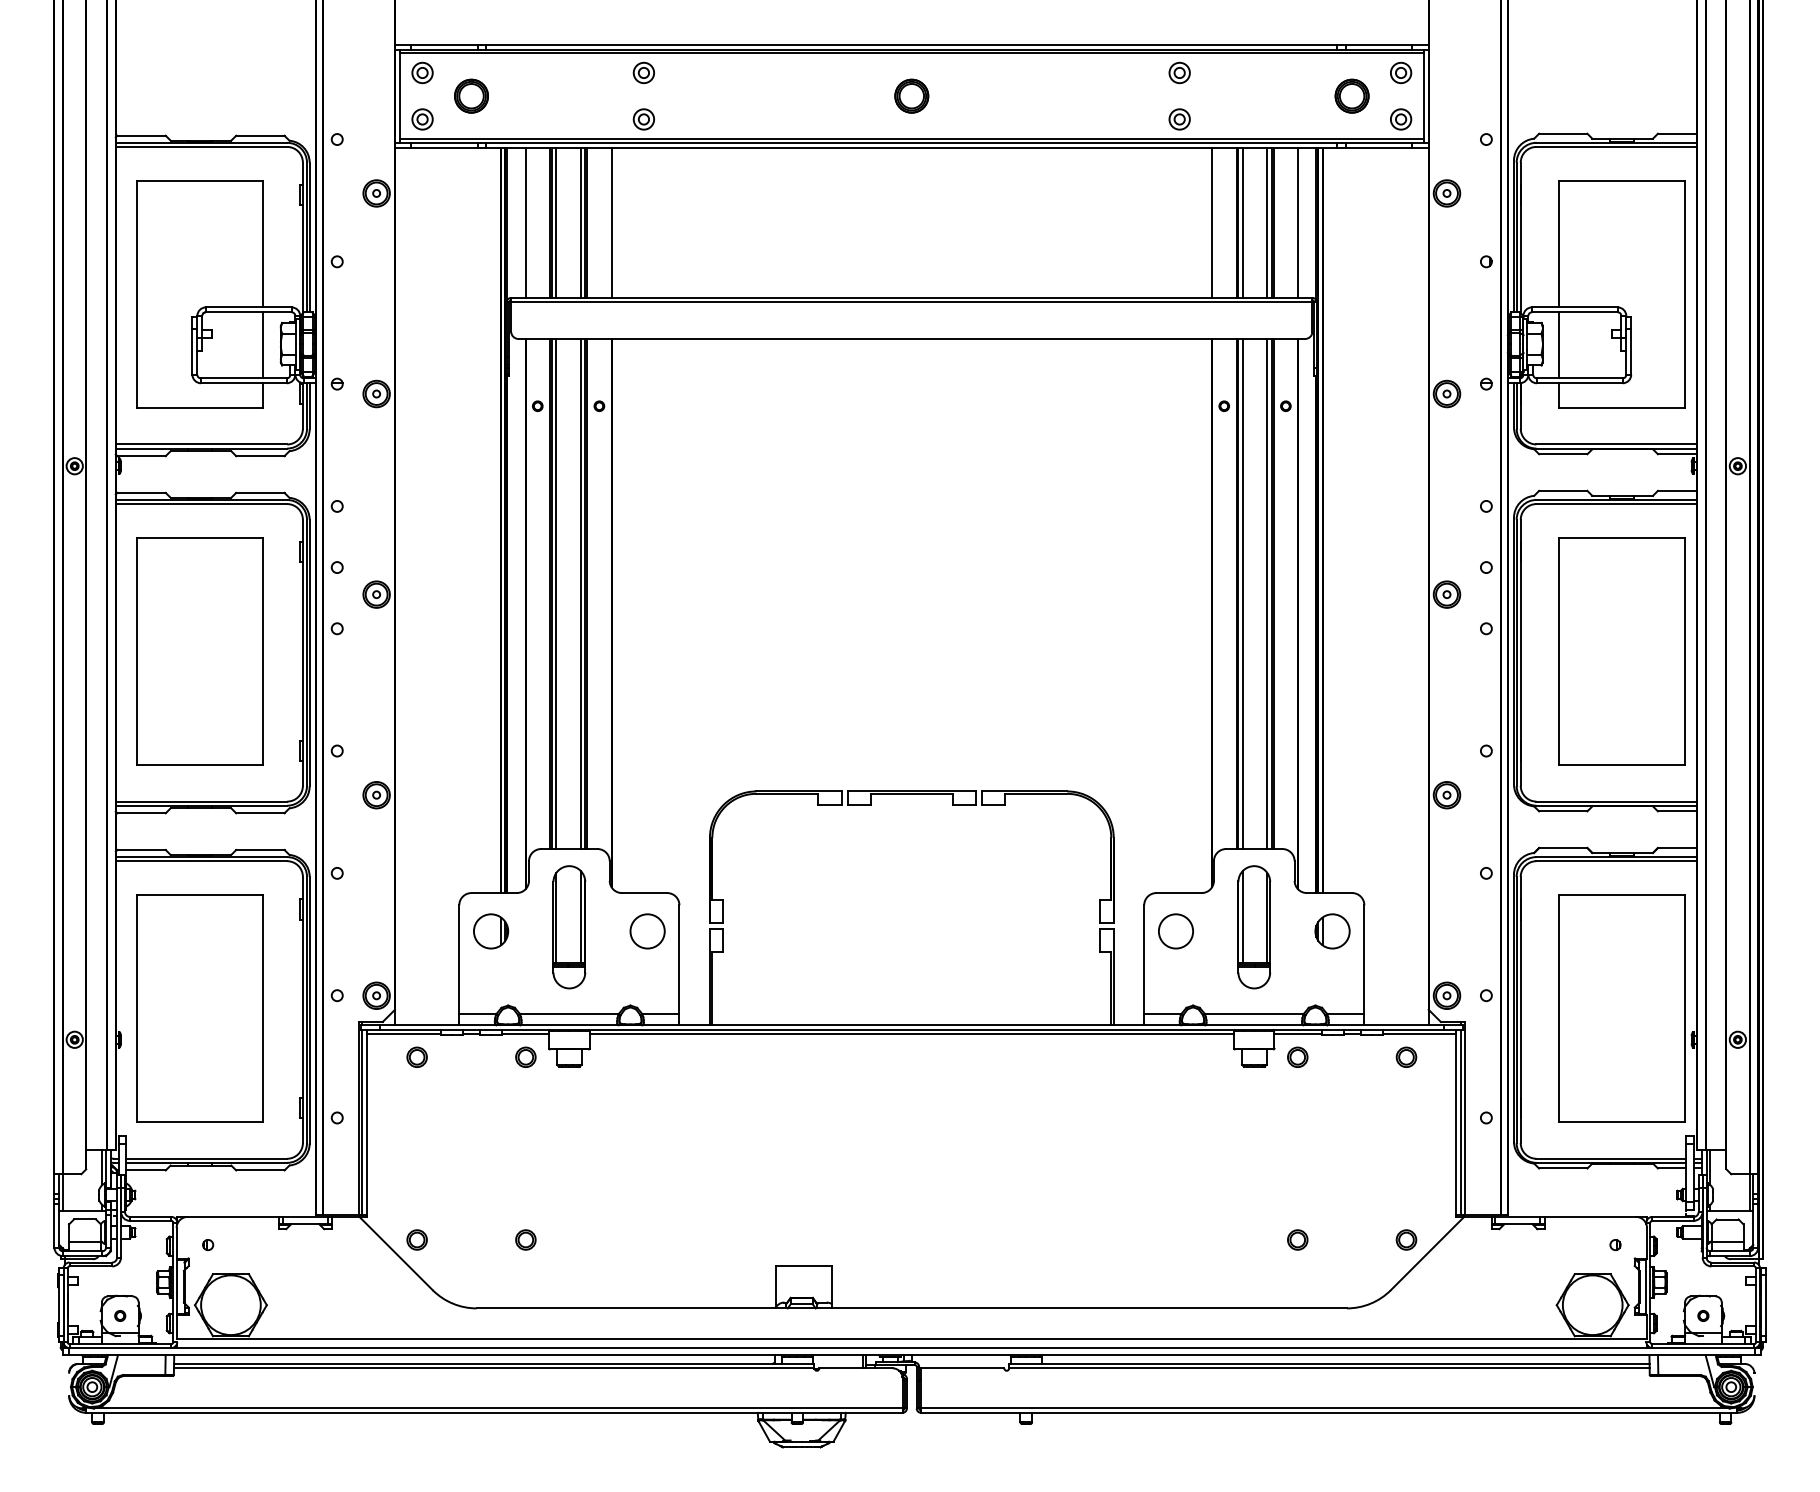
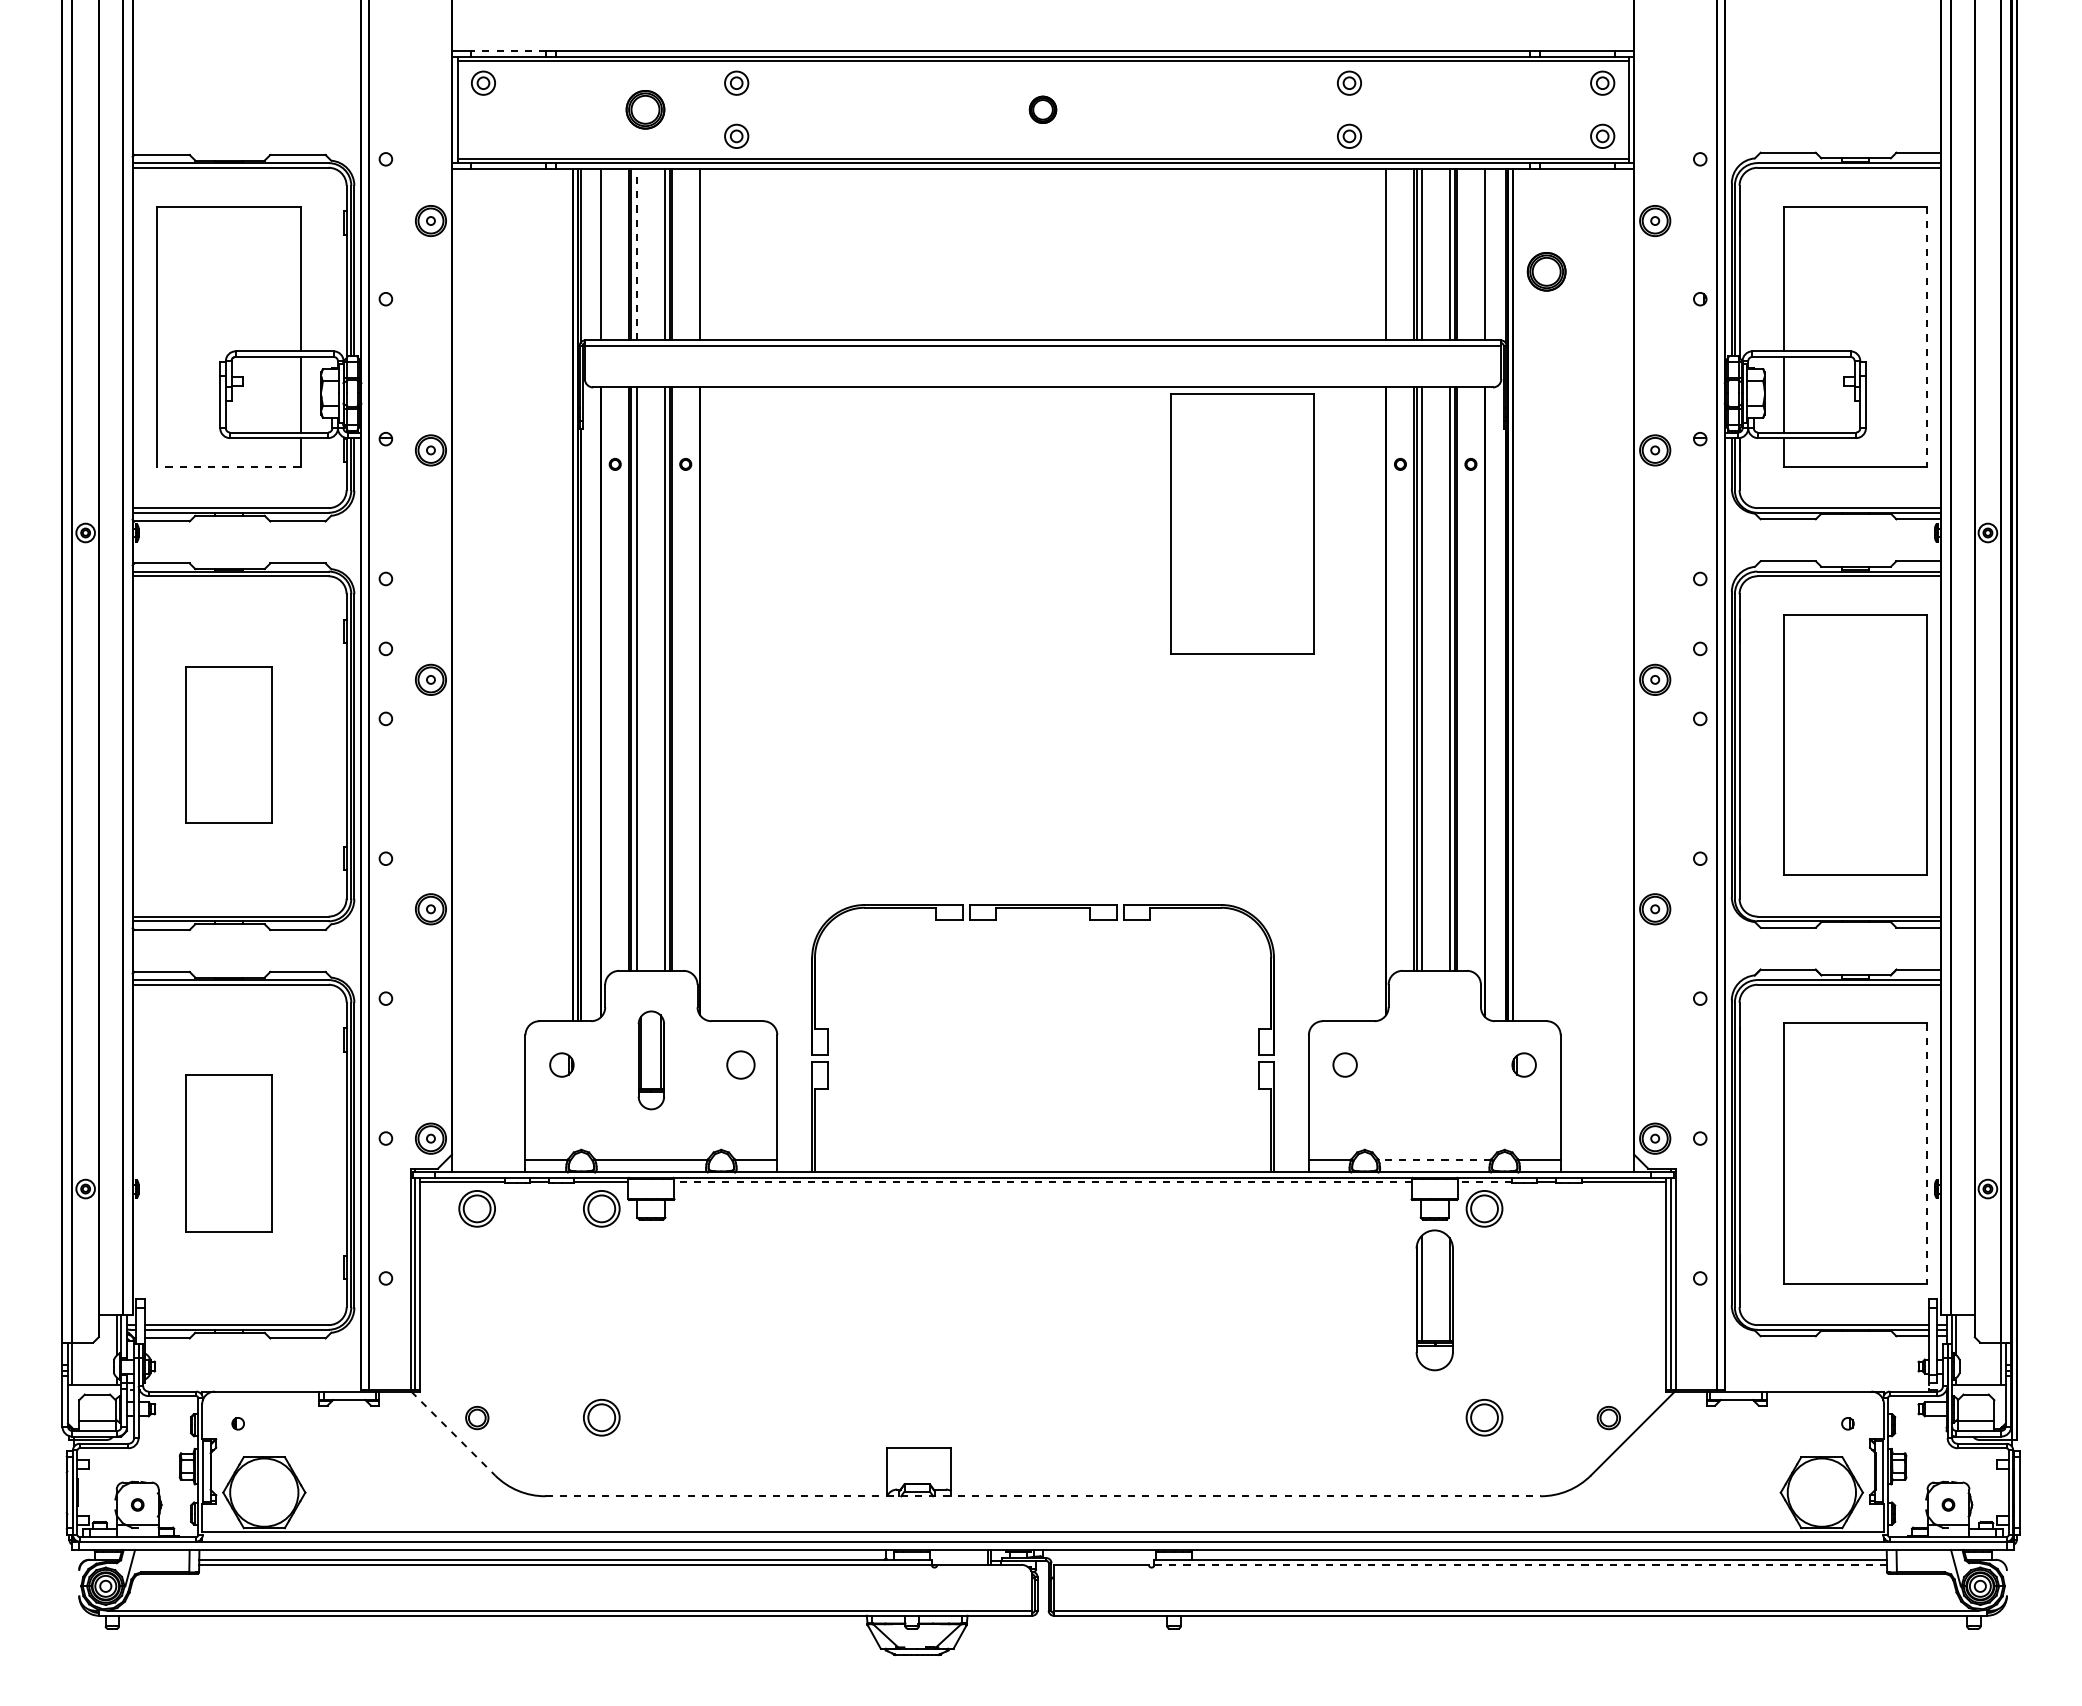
line: (444, 45) -> (508, 51), solid -> dashed
part: (471, 95) -> (645, 109), moved
part: (911, 95) -> (1042, 109), size x0.7
part: (1351, 95) -> (1546, 271), moved
part: (422, 118) -> (483, 135), removed
line: (556, 222) -> (636, 254), solid -> dashed
line: (1685, 295) -> (1927, 337), solid -> dashed
line: (199, 408) -> (228, 466), solid -> dashed
part: (1086, 457) -> (1242, 523), added
part: (199, 651) -> (228, 744), size x0.6
part: (569, 927) -> (651, 1060), size x0.7
part: (1254, 927) -> (1434, 1300), moved
part: (490, 930) -> (561, 1064), size x0.6
circle: (647, 930) -> (740, 1064), size x0.7
circle: (1175, 930) -> (1344, 1064), size x0.6
part: (1331, 930) -> (1523, 1064), size x0.6
part: (199, 1008) -> (228, 1153), size x0.6
line: (1685, 1009) -> (1927, 1154), solid -> dashed
line: (1254, 1013) -> (1434, 1159), solid -> dashed
line: (912, 1034) -> (1043, 1182), solid -> dashed
line: (1297, 1034) -> (1484, 1182), solid -> dashed
part: (417, 1057) -> (477, 1209), size x1.6
part: (525, 1057) -> (601, 1209), size x1.6
part: (1297, 1057) -> (1484, 1209), size x1.6
part: (1406, 1057) -> (1608, 1209), removed
part: (525, 1240) -> (601, 1418), size x1.6
part: (1297, 1240) -> (1484, 1418), size x1.6
line: (396, 1253) -> (453, 1433), solid -> dashed
line: (912, 1308) -> (1043, 1496), solid -> dashed
line: (1329, 1368) -> (1520, 1564), solid -> dashed

